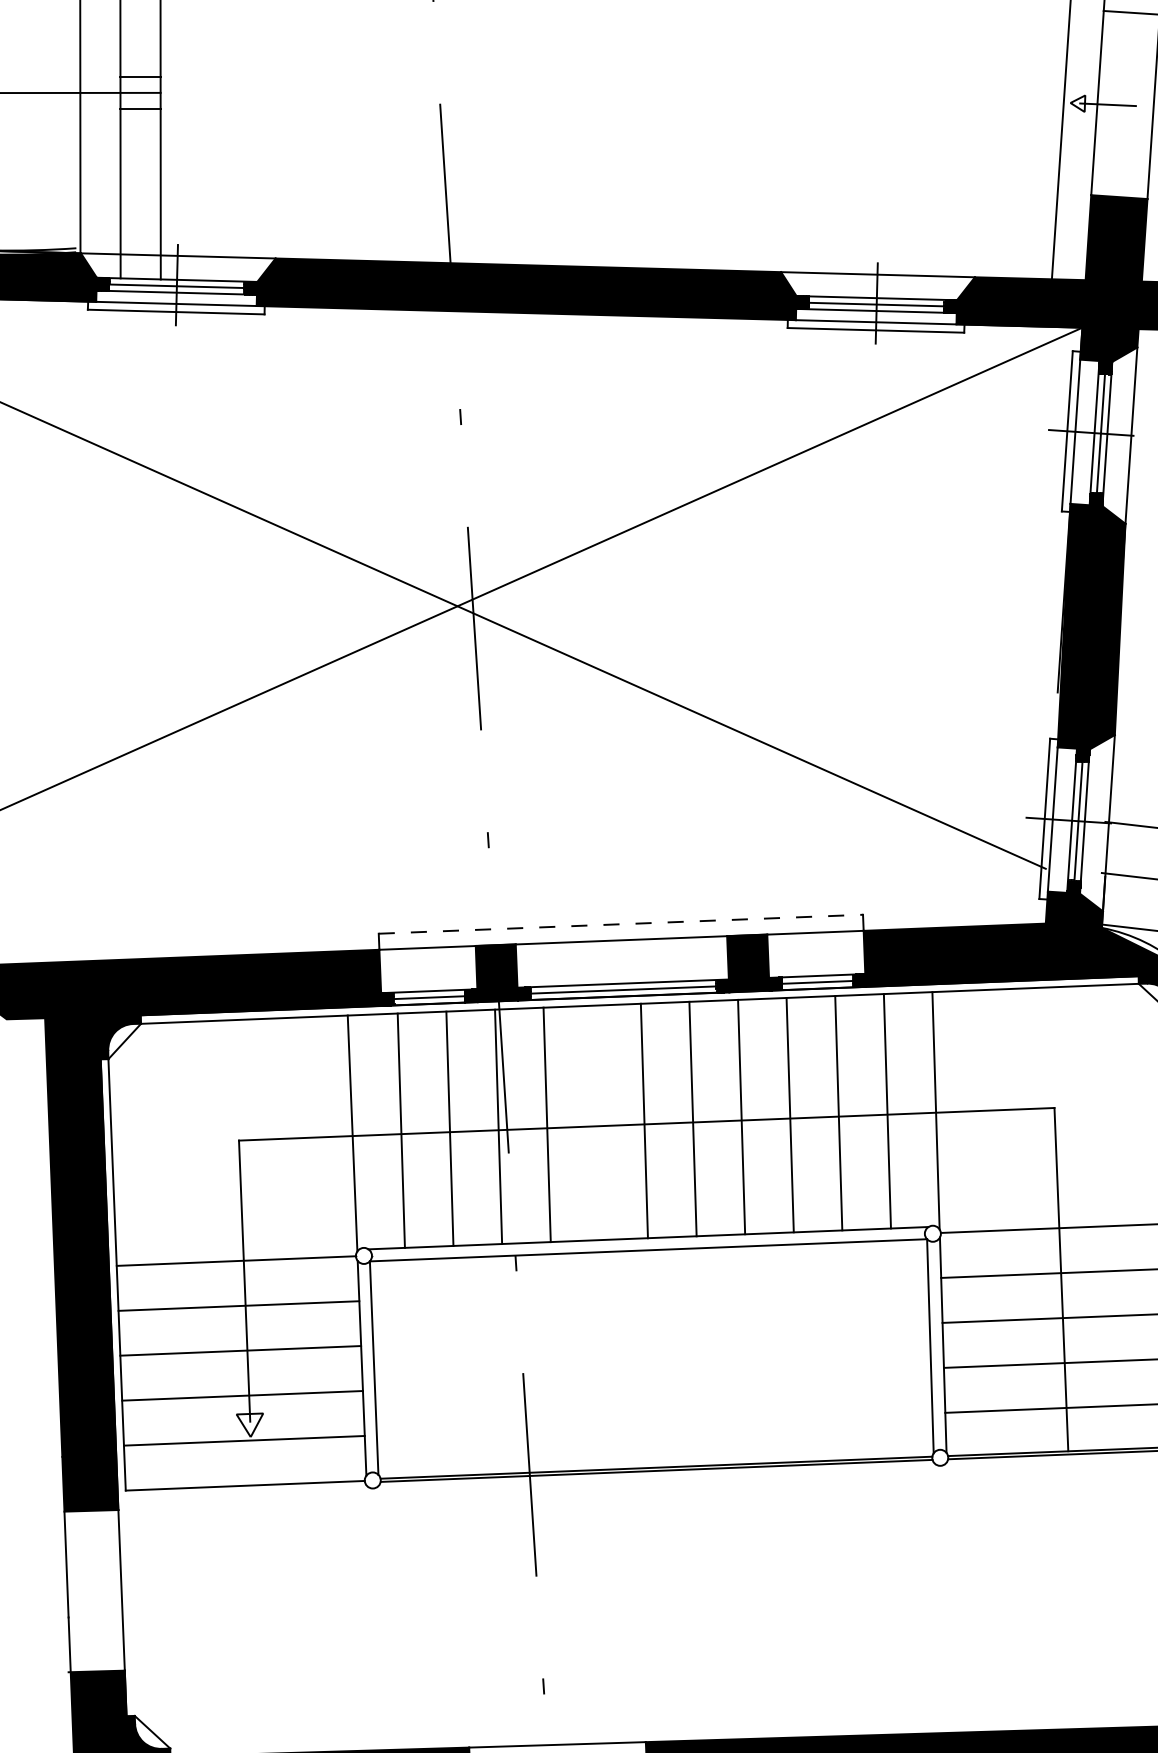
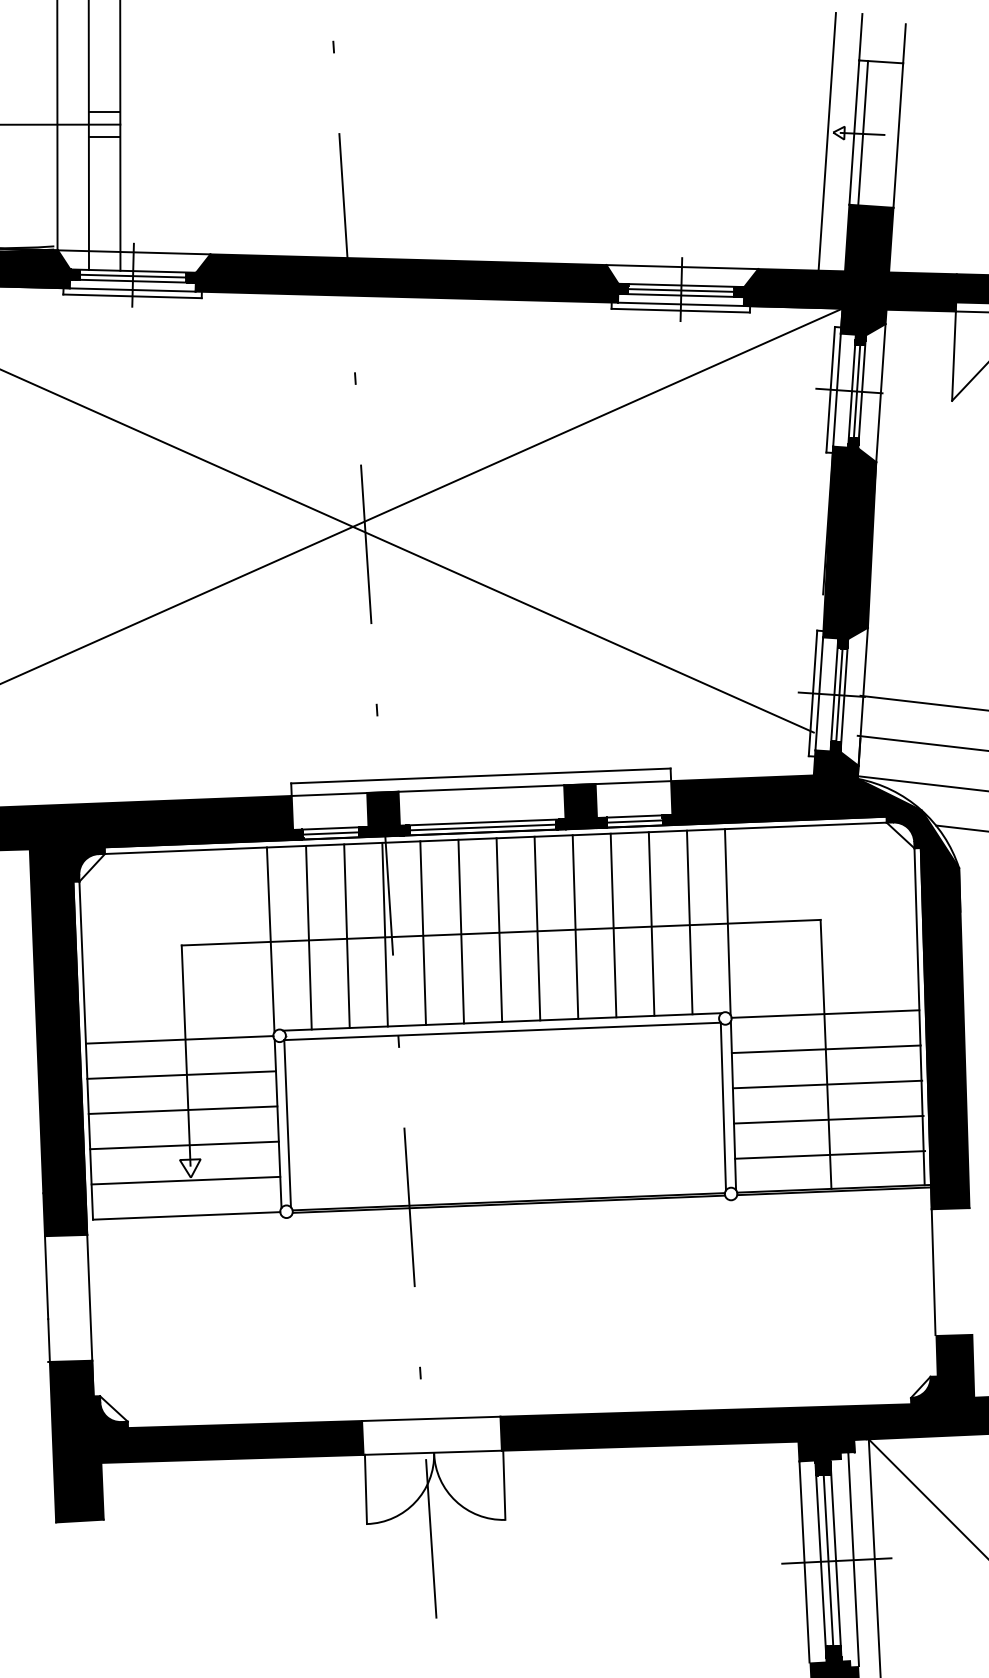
line: (1109, 102) -> (863, 132), added
line: (620, 923) -> (480, 775), dashed -> solid
line: (594, 1122) -> (460, 931), added

